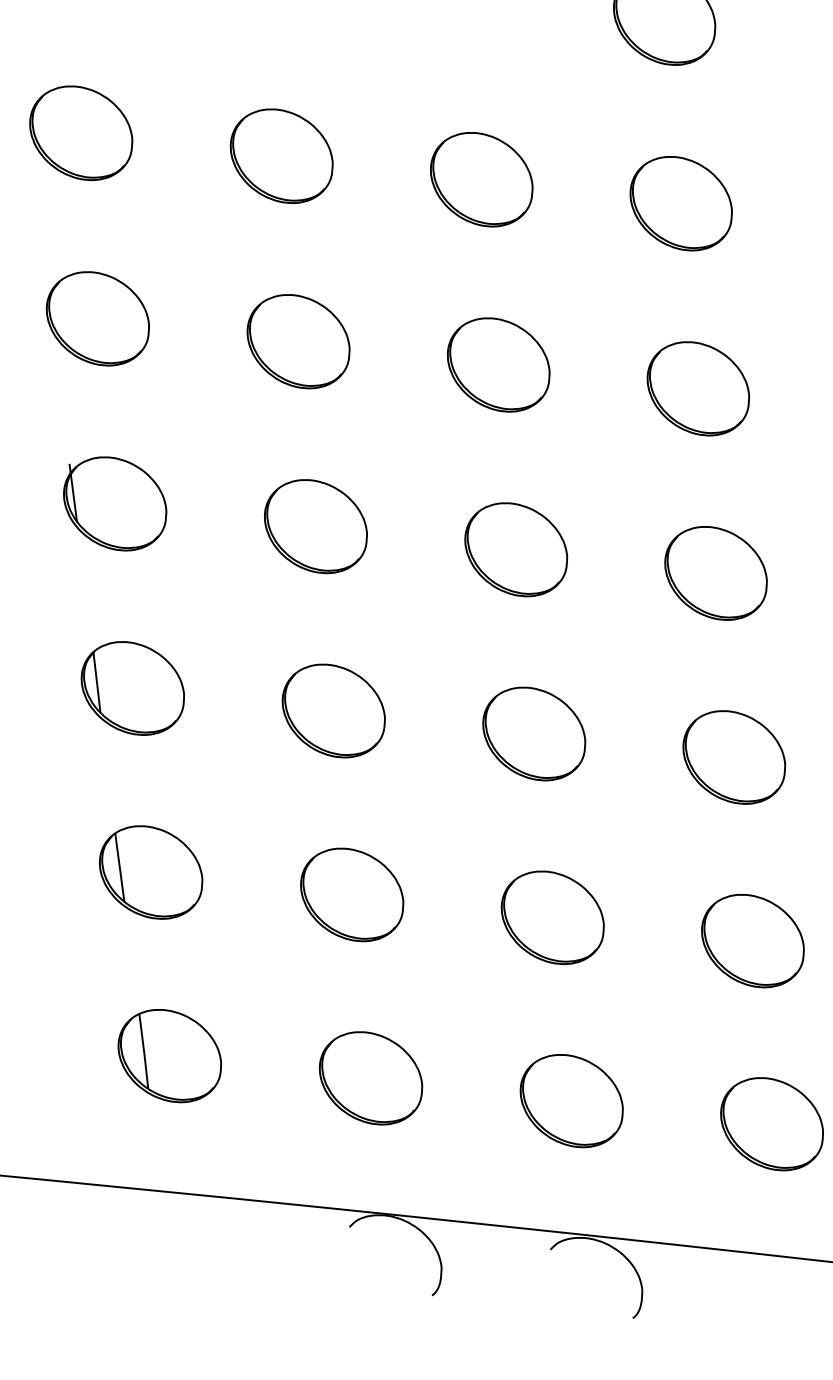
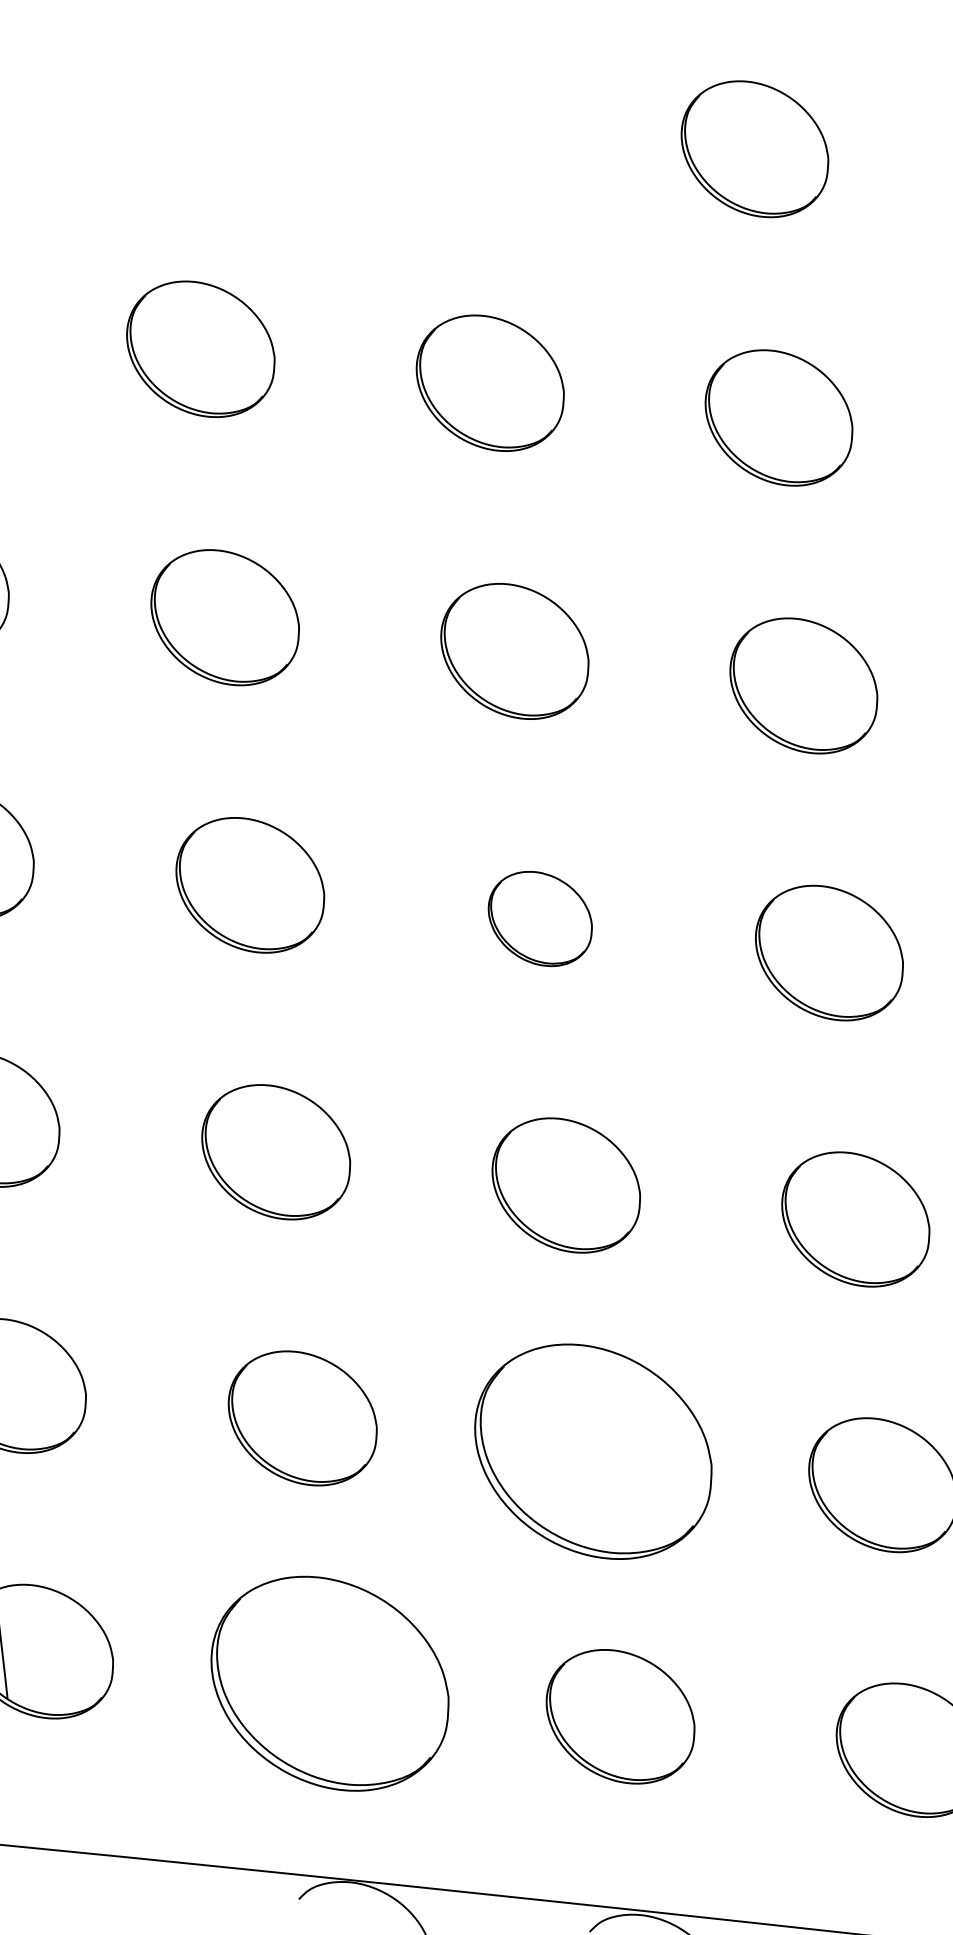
part: (516, 549) -> (540, 918), size x0.7
part: (552, 917) -> (592, 1451), size x1.6
part: (370, 1078) -> (329, 1684), size x1.6

